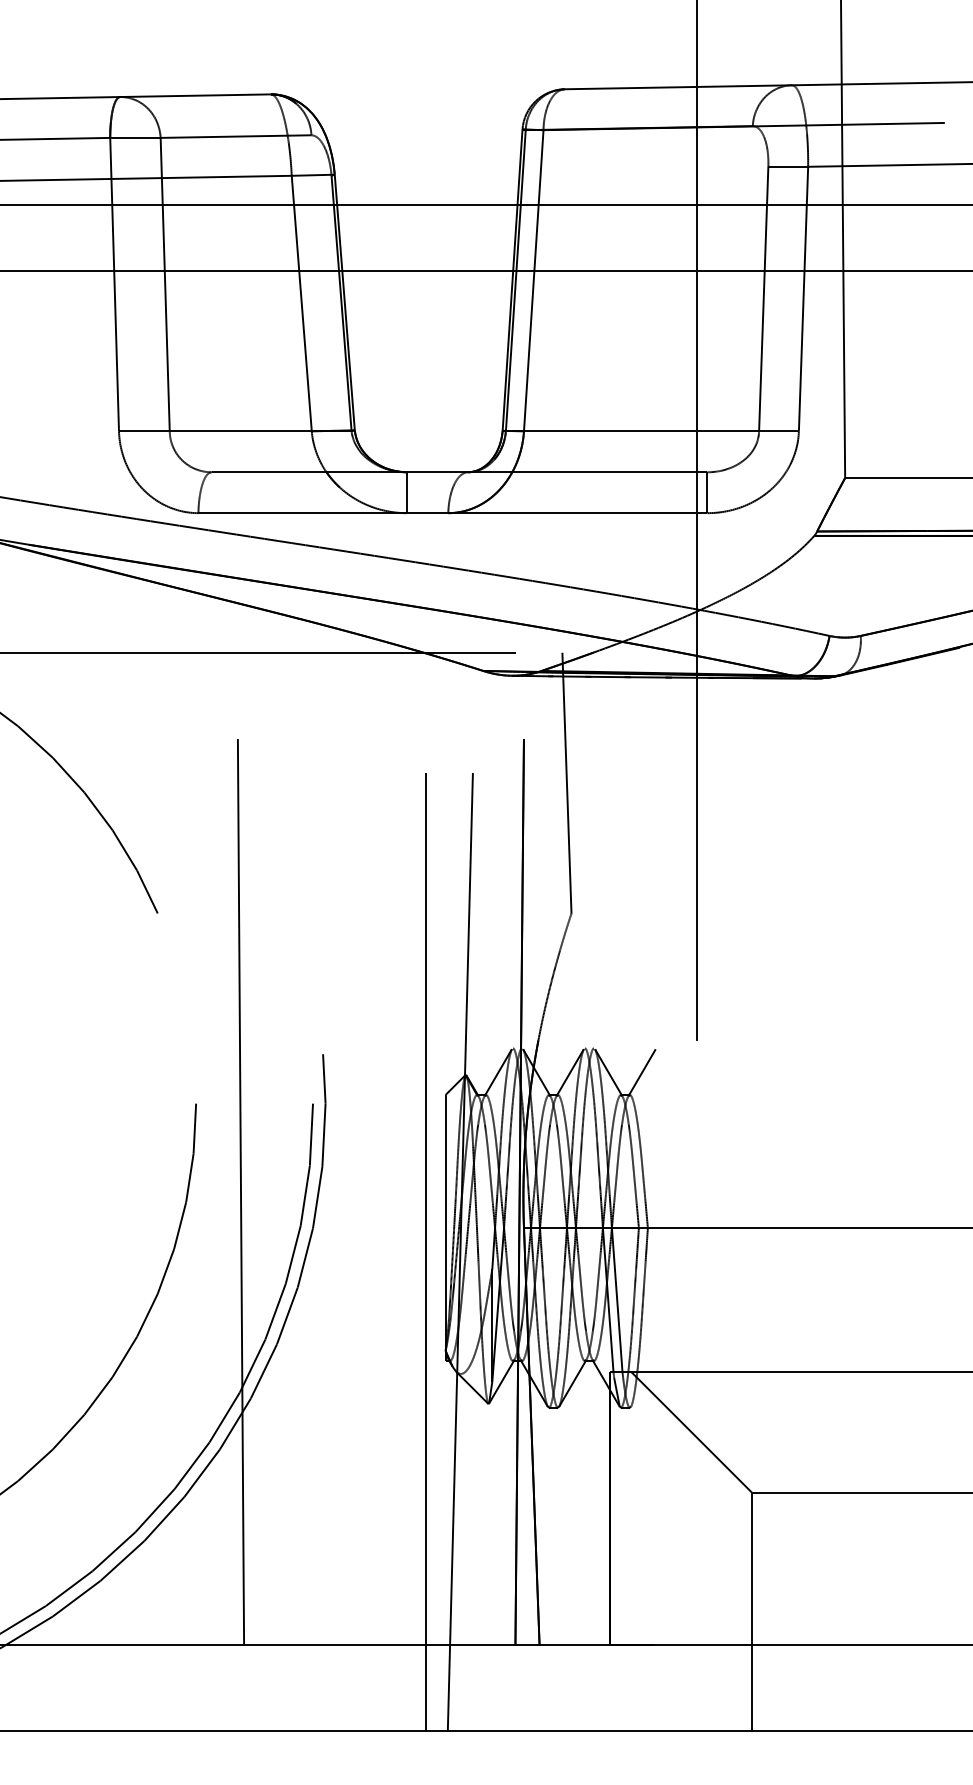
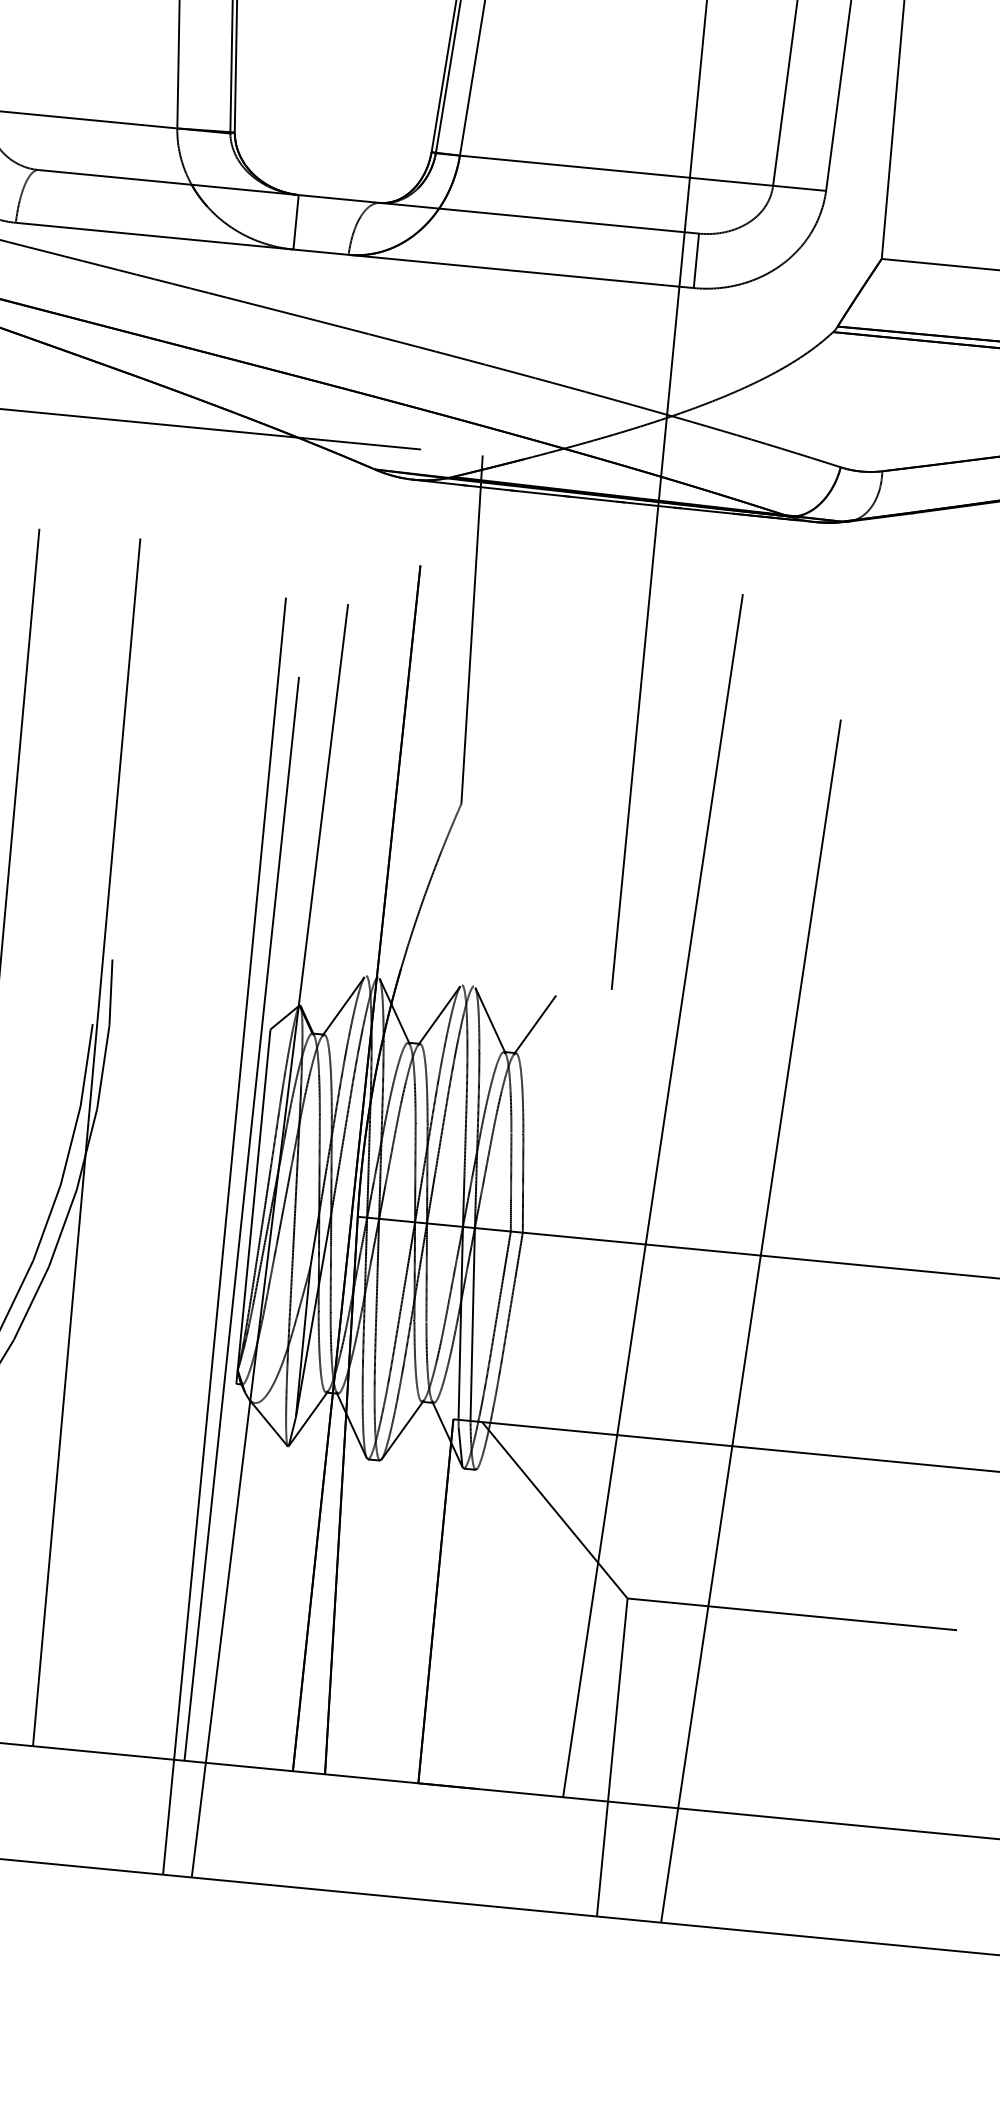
line: (741, 1191) -> (652, 1195), added
line: (316, 1192) -> (85, 1142), added
line: (437, 1237) -> (241, 1218), added
line: (823, 1277) -> (750, 1321), added

